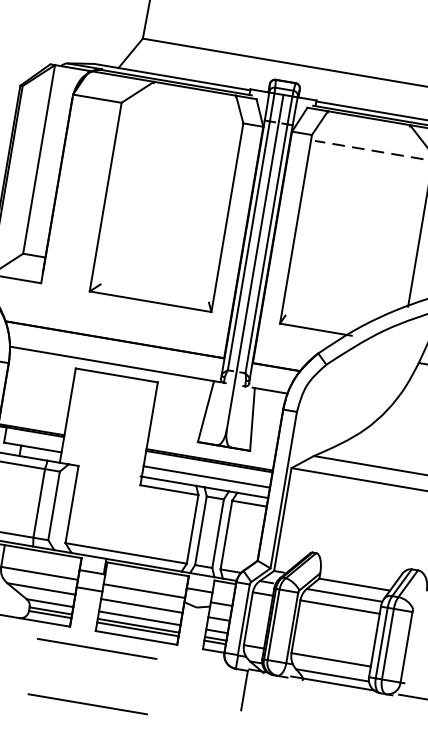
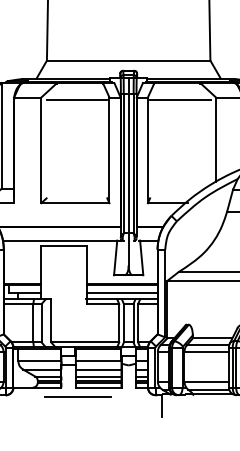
line: (183, 118) -> (76, 100), added
line: (367, 149) -> (179, 100), dashed -> solid
line: (86, 702) -> (77, 427), removed

